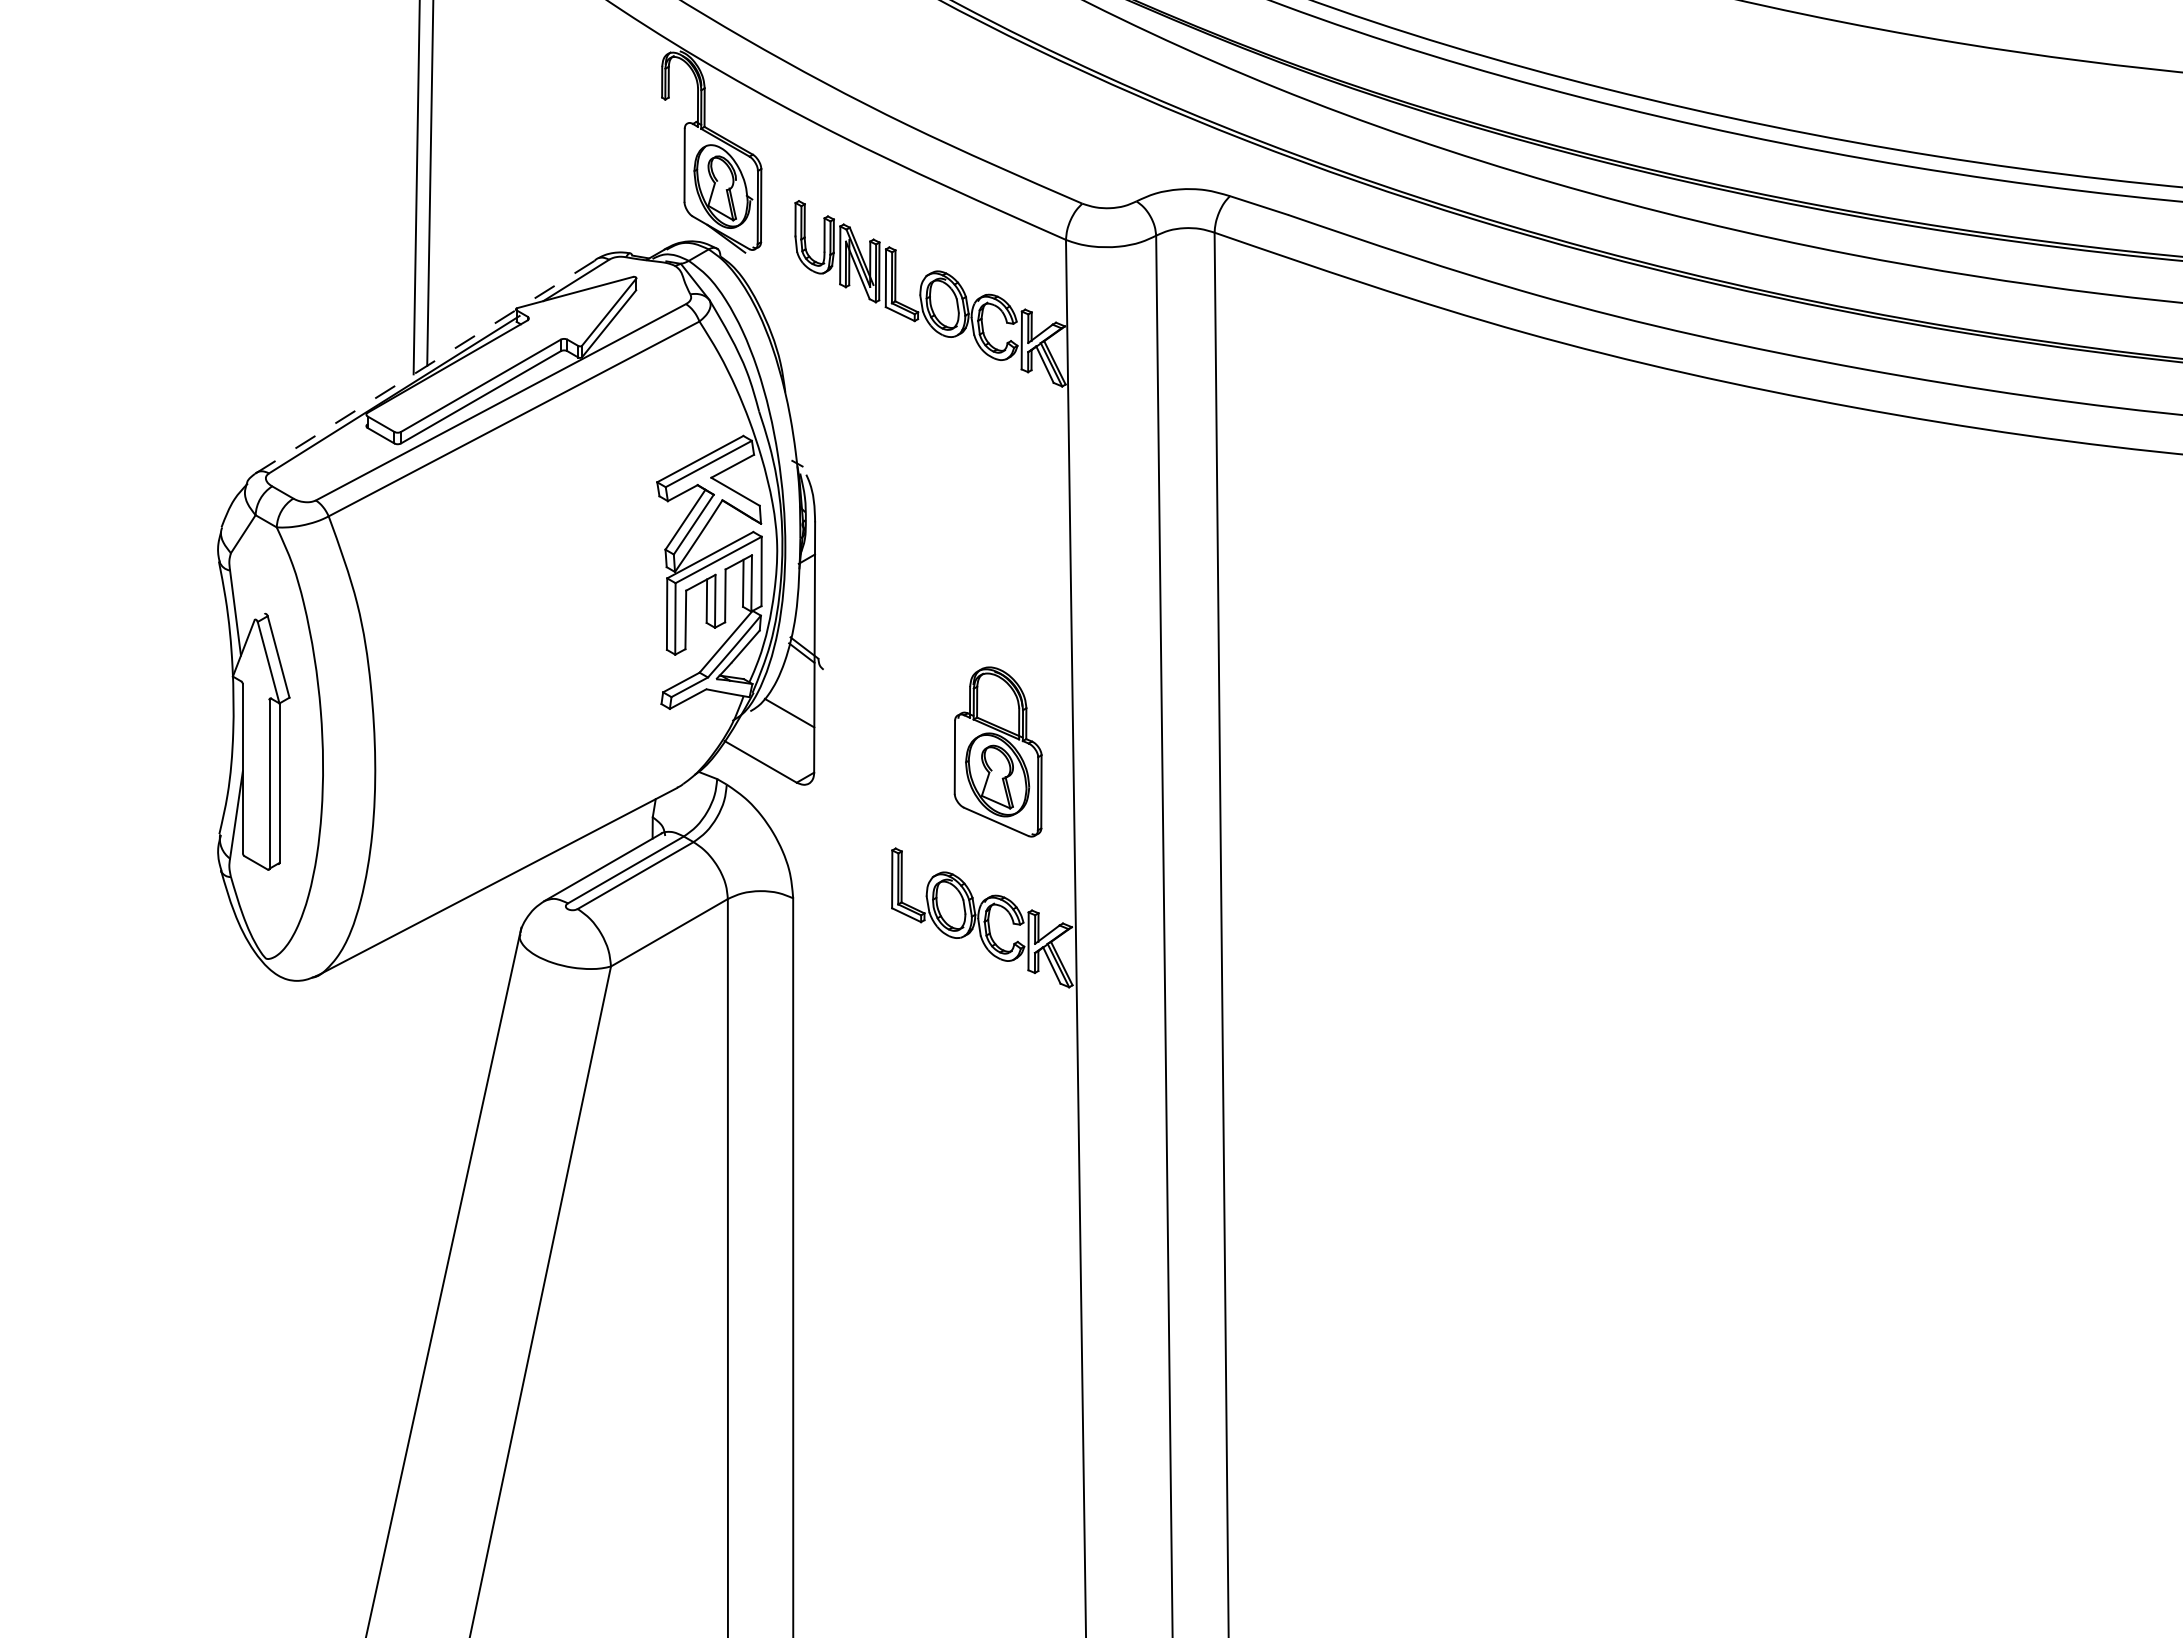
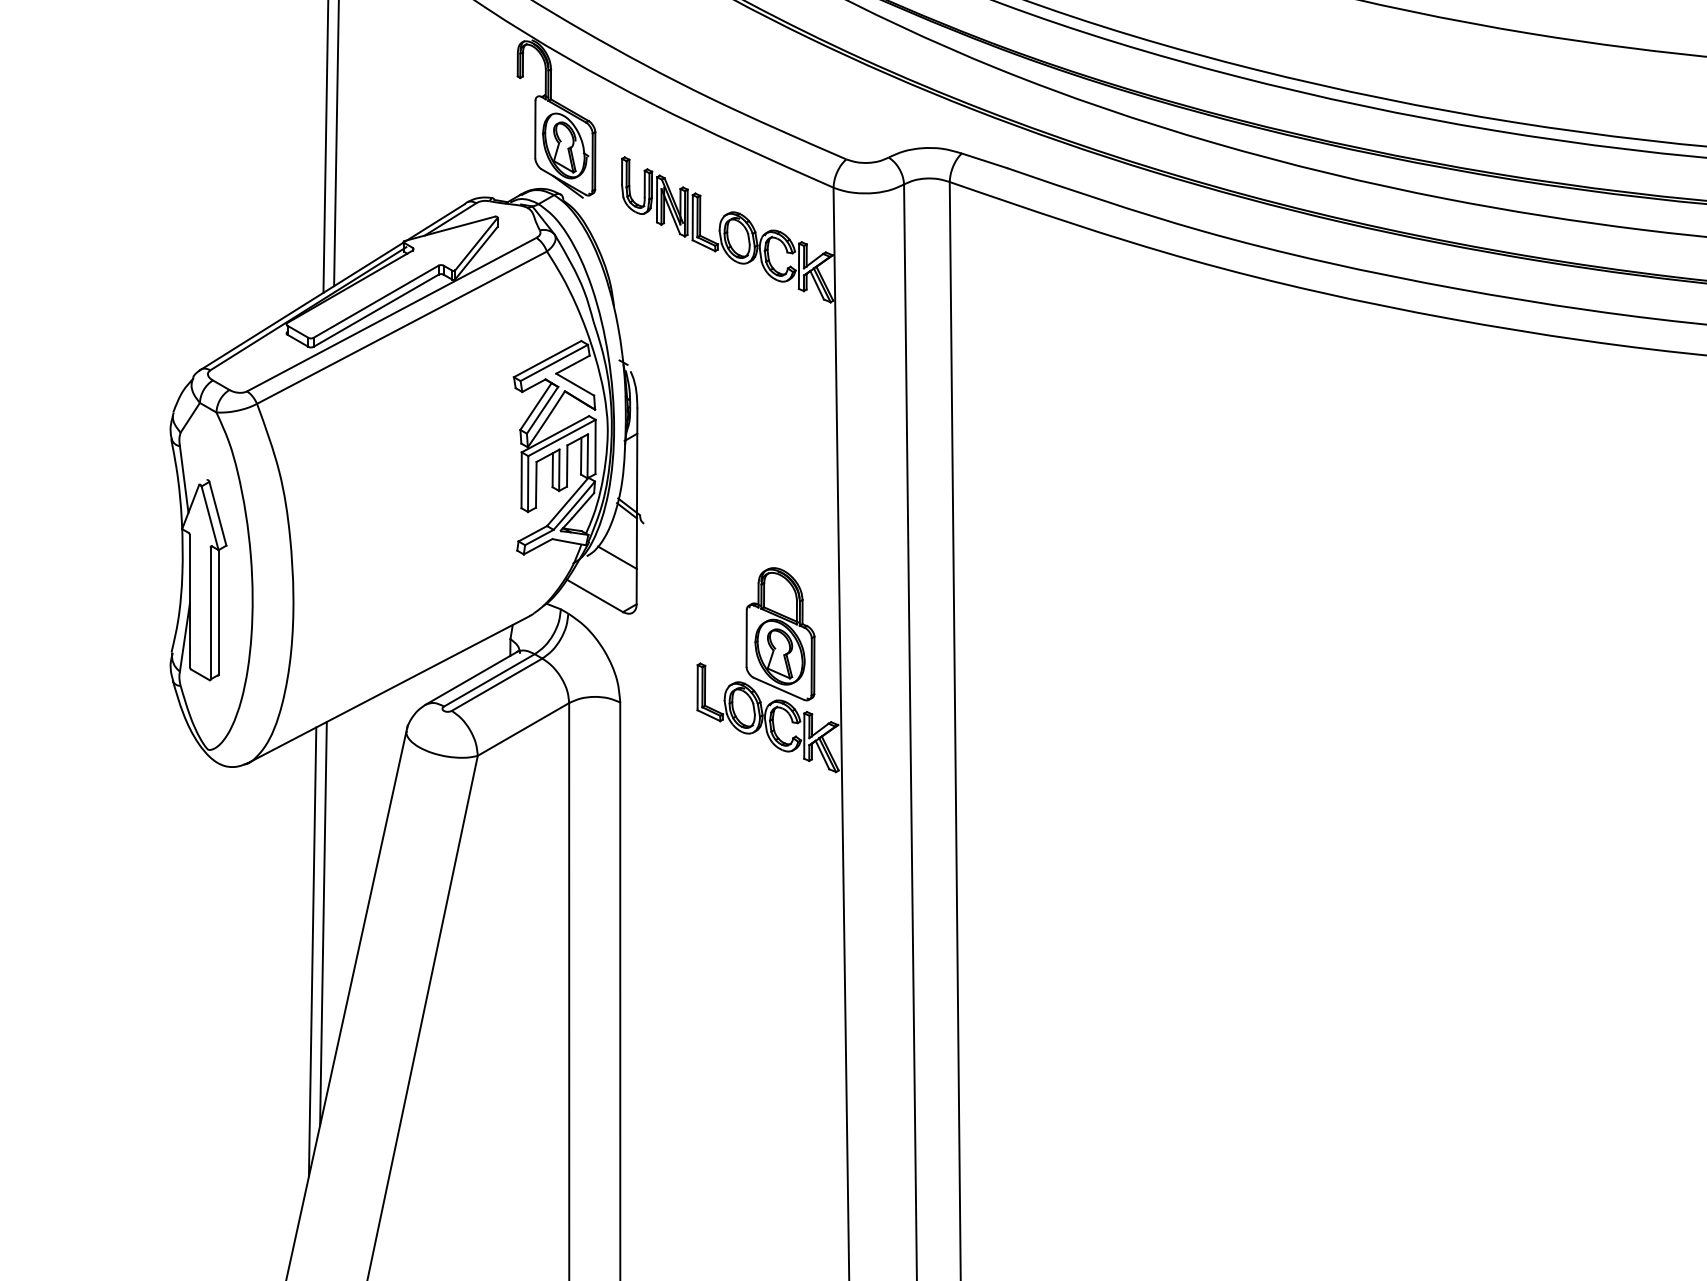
line: (424, 367) -> (331, 287), dashed -> solid
part: (997, 751) -> (780, 633), moved
line: (413, 1181) -> (323, 923), added
line: (399, 1217) -> (312, 952), added

